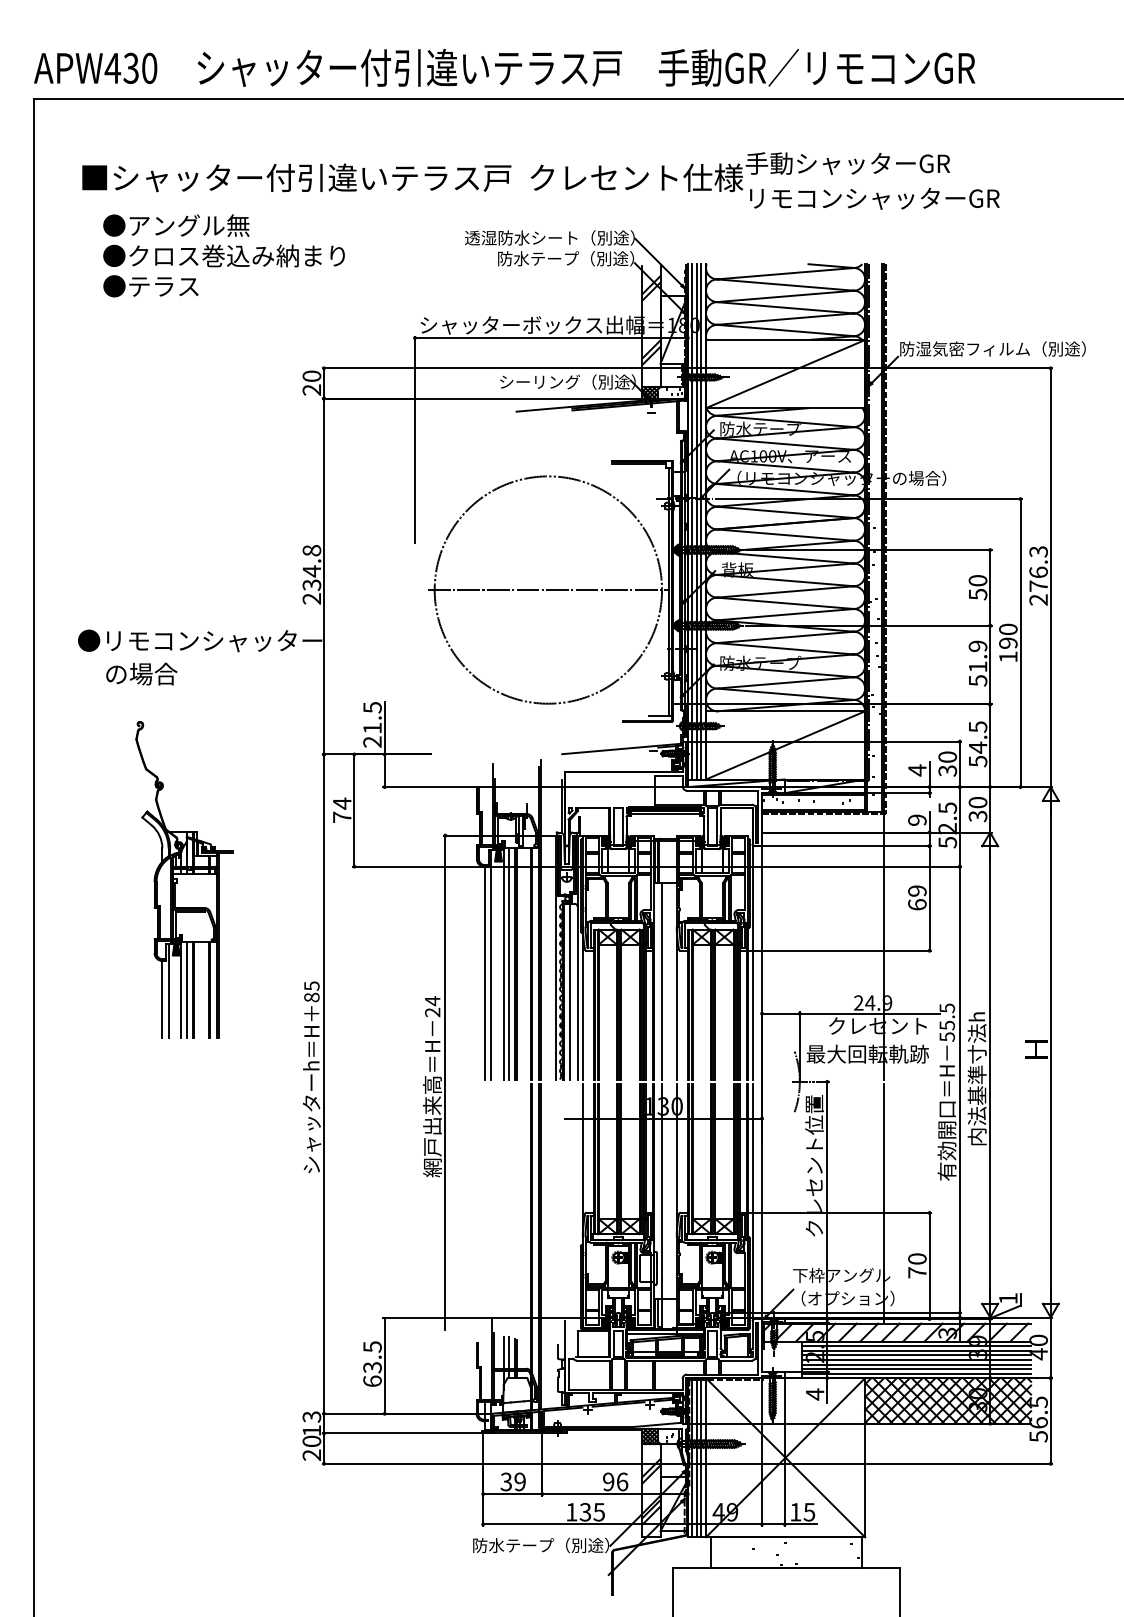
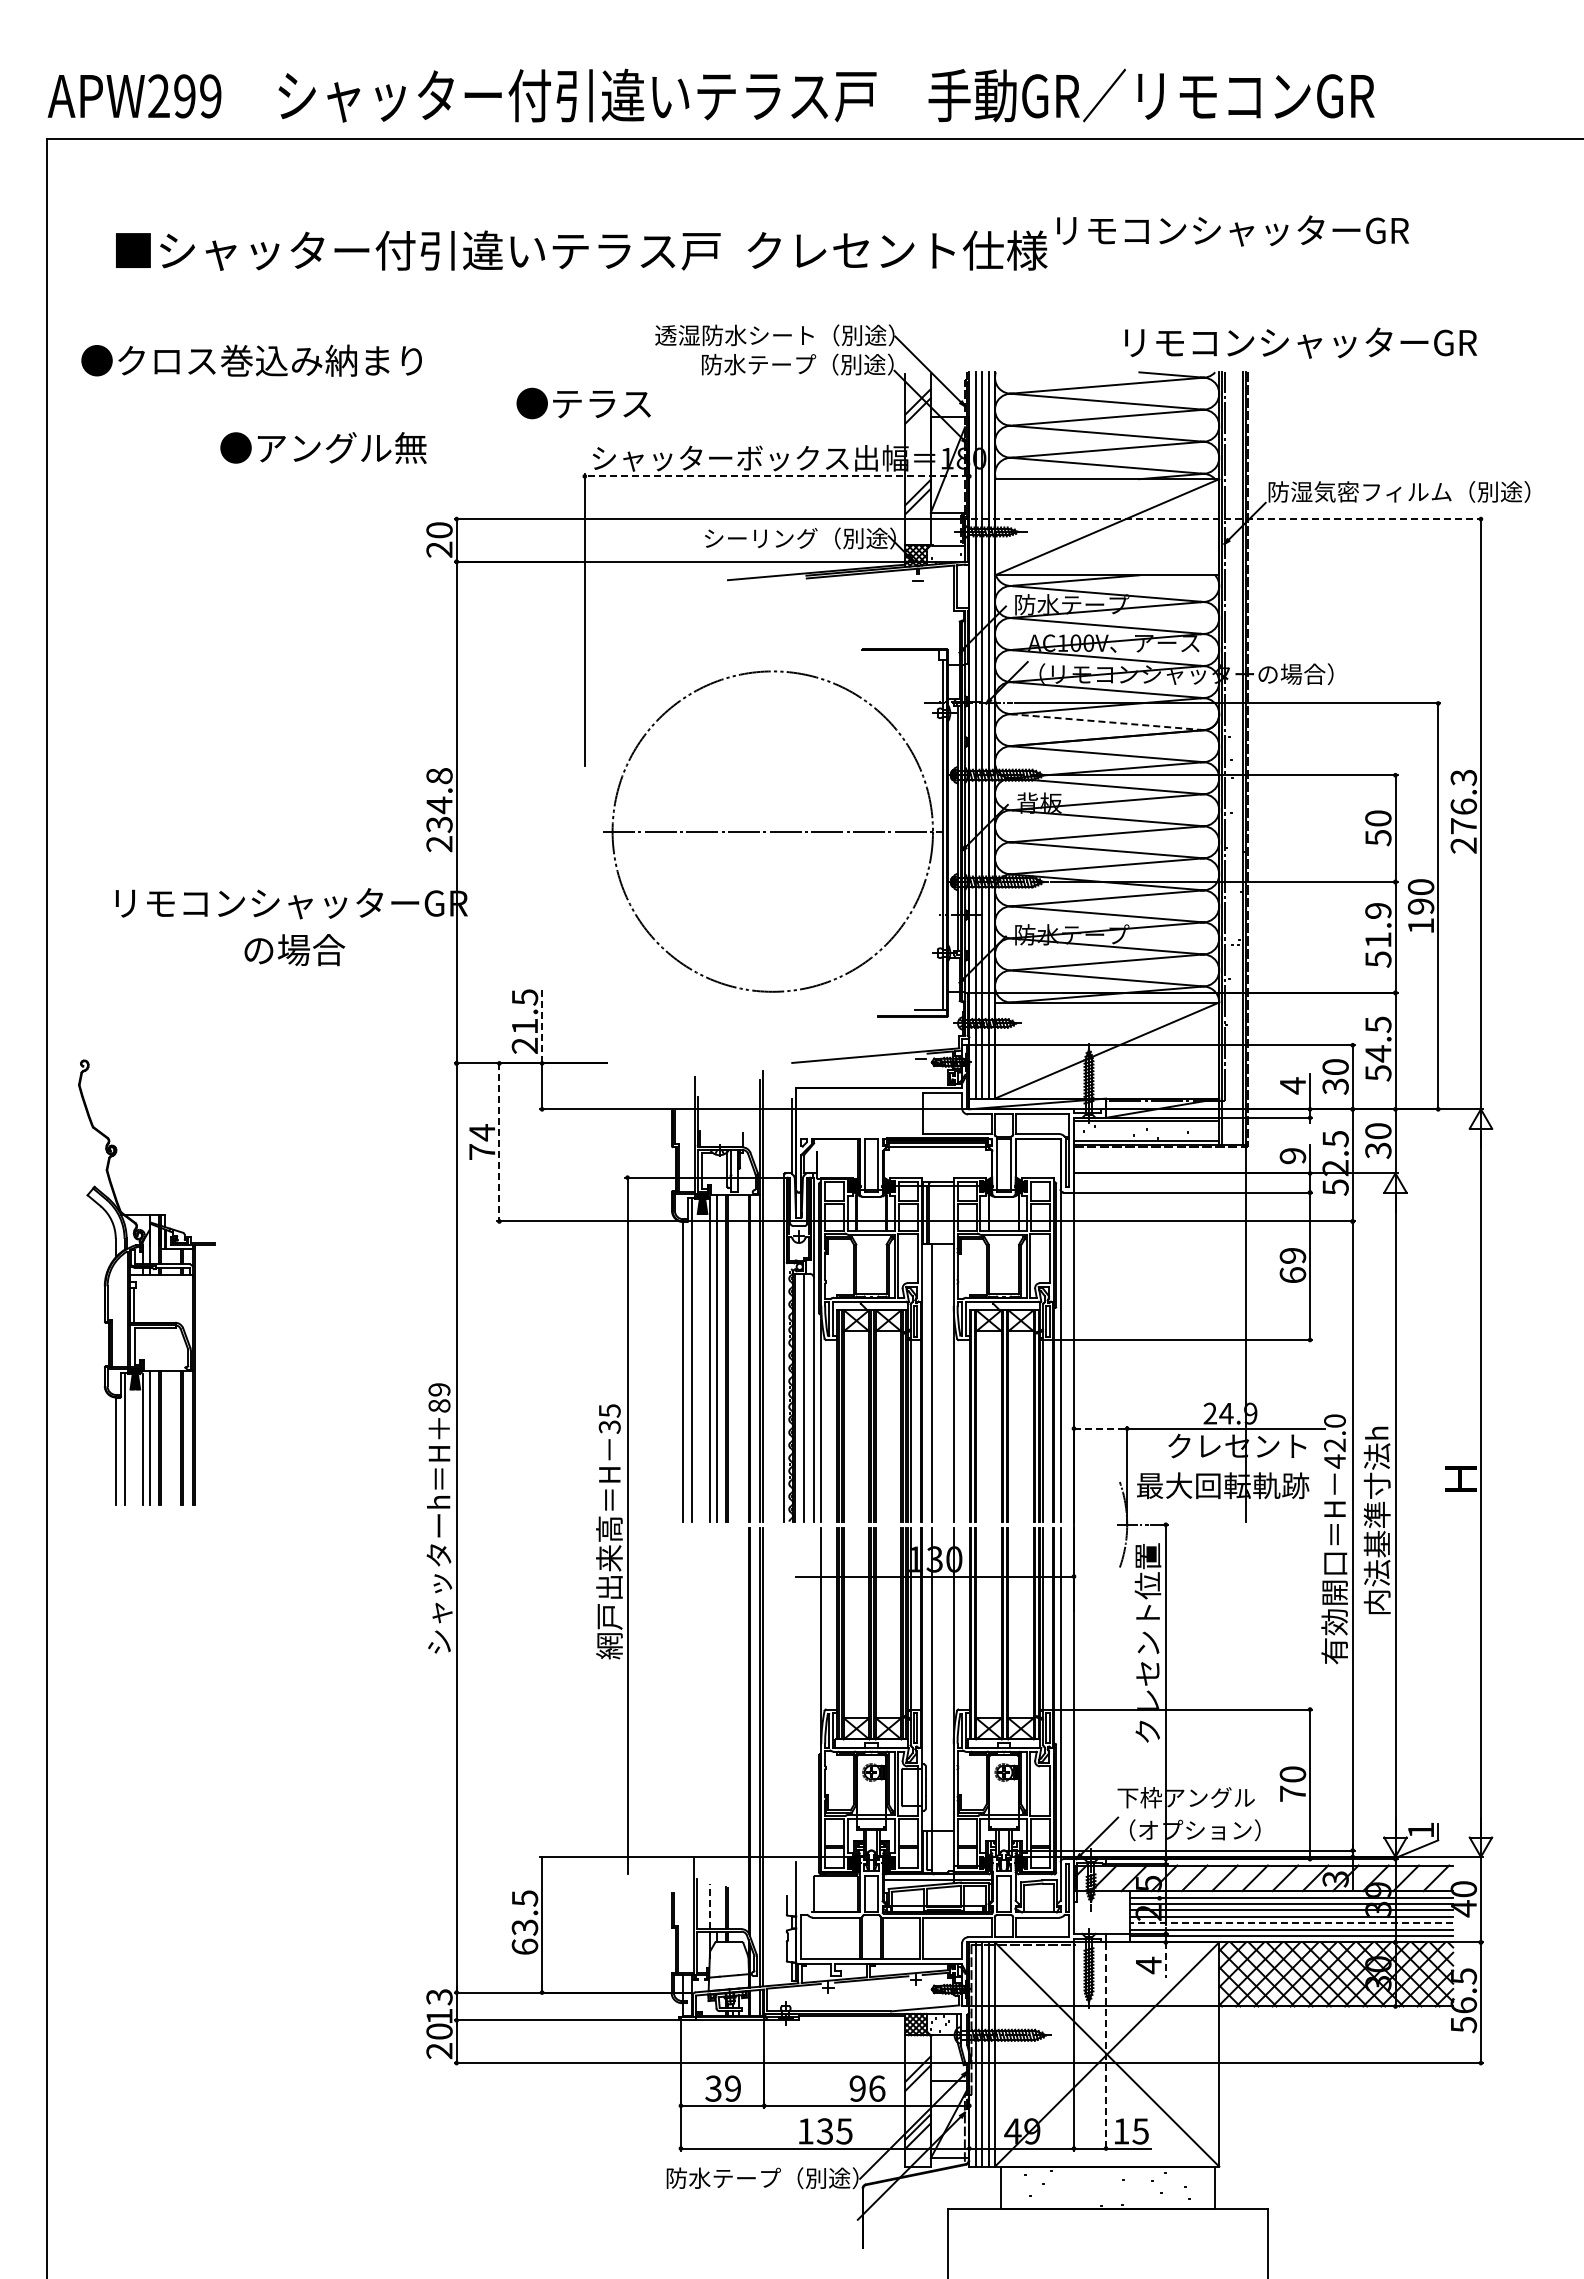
text: (130, 68) -> (184, 96), APW430 -> APW299
text: (873, 163) -> (1230, 230), 手動シャッターGR -> リモコンシャッターGR
text: (874, 198) -> (1300, 342), moved
text: (176, 225) -> (323, 447), moved
text: (223, 255) -> (251, 360), moved
text: (150, 286) -> (583, 403), moved
line: (551, 338) -> (776, 476), solid -> dashed
line: (870, 368) -> (1227, 519), solid -> dashed
line: (638, 463) -> (900, 653), removed
line: (785, 512) -> (1106, 722), solid -> dashed
text: (204, 641) -> (288, 903), ●リモコンシャッター -> リモコンシャッターGR
text: (141, 674) -> (294, 950), moved
line: (384, 728) -> (542, 1026), solid -> dashed
line: (354, 810) -> (499, 1142), solid -> dashed
part: (184, 879) -> (146, 1282), moved
text: (311, 985) -> (439, 1389), 85 -> 89
text: (432, 1006) -> (609, 1418), 24 -> 35
line: (780, 1013) -> (1100, 1428), solid -> dashed
text: (946, 1022) -> (1334, 1441), 55.5 -> 42.0
line: (883, 1203) -> (1245, 1696), removed
line: (503, 1352) -> (709, 1906), solid -> dashed
line: (509, 1352) -> (717, 1906), removed
line: (916, 1364) -> (1291, 1923), solid -> dashed
line: (826, 1390) -> (1165, 1960), solid -> dashed
line: (785, 1452) -> (1106, 2047), solid -> dashed

